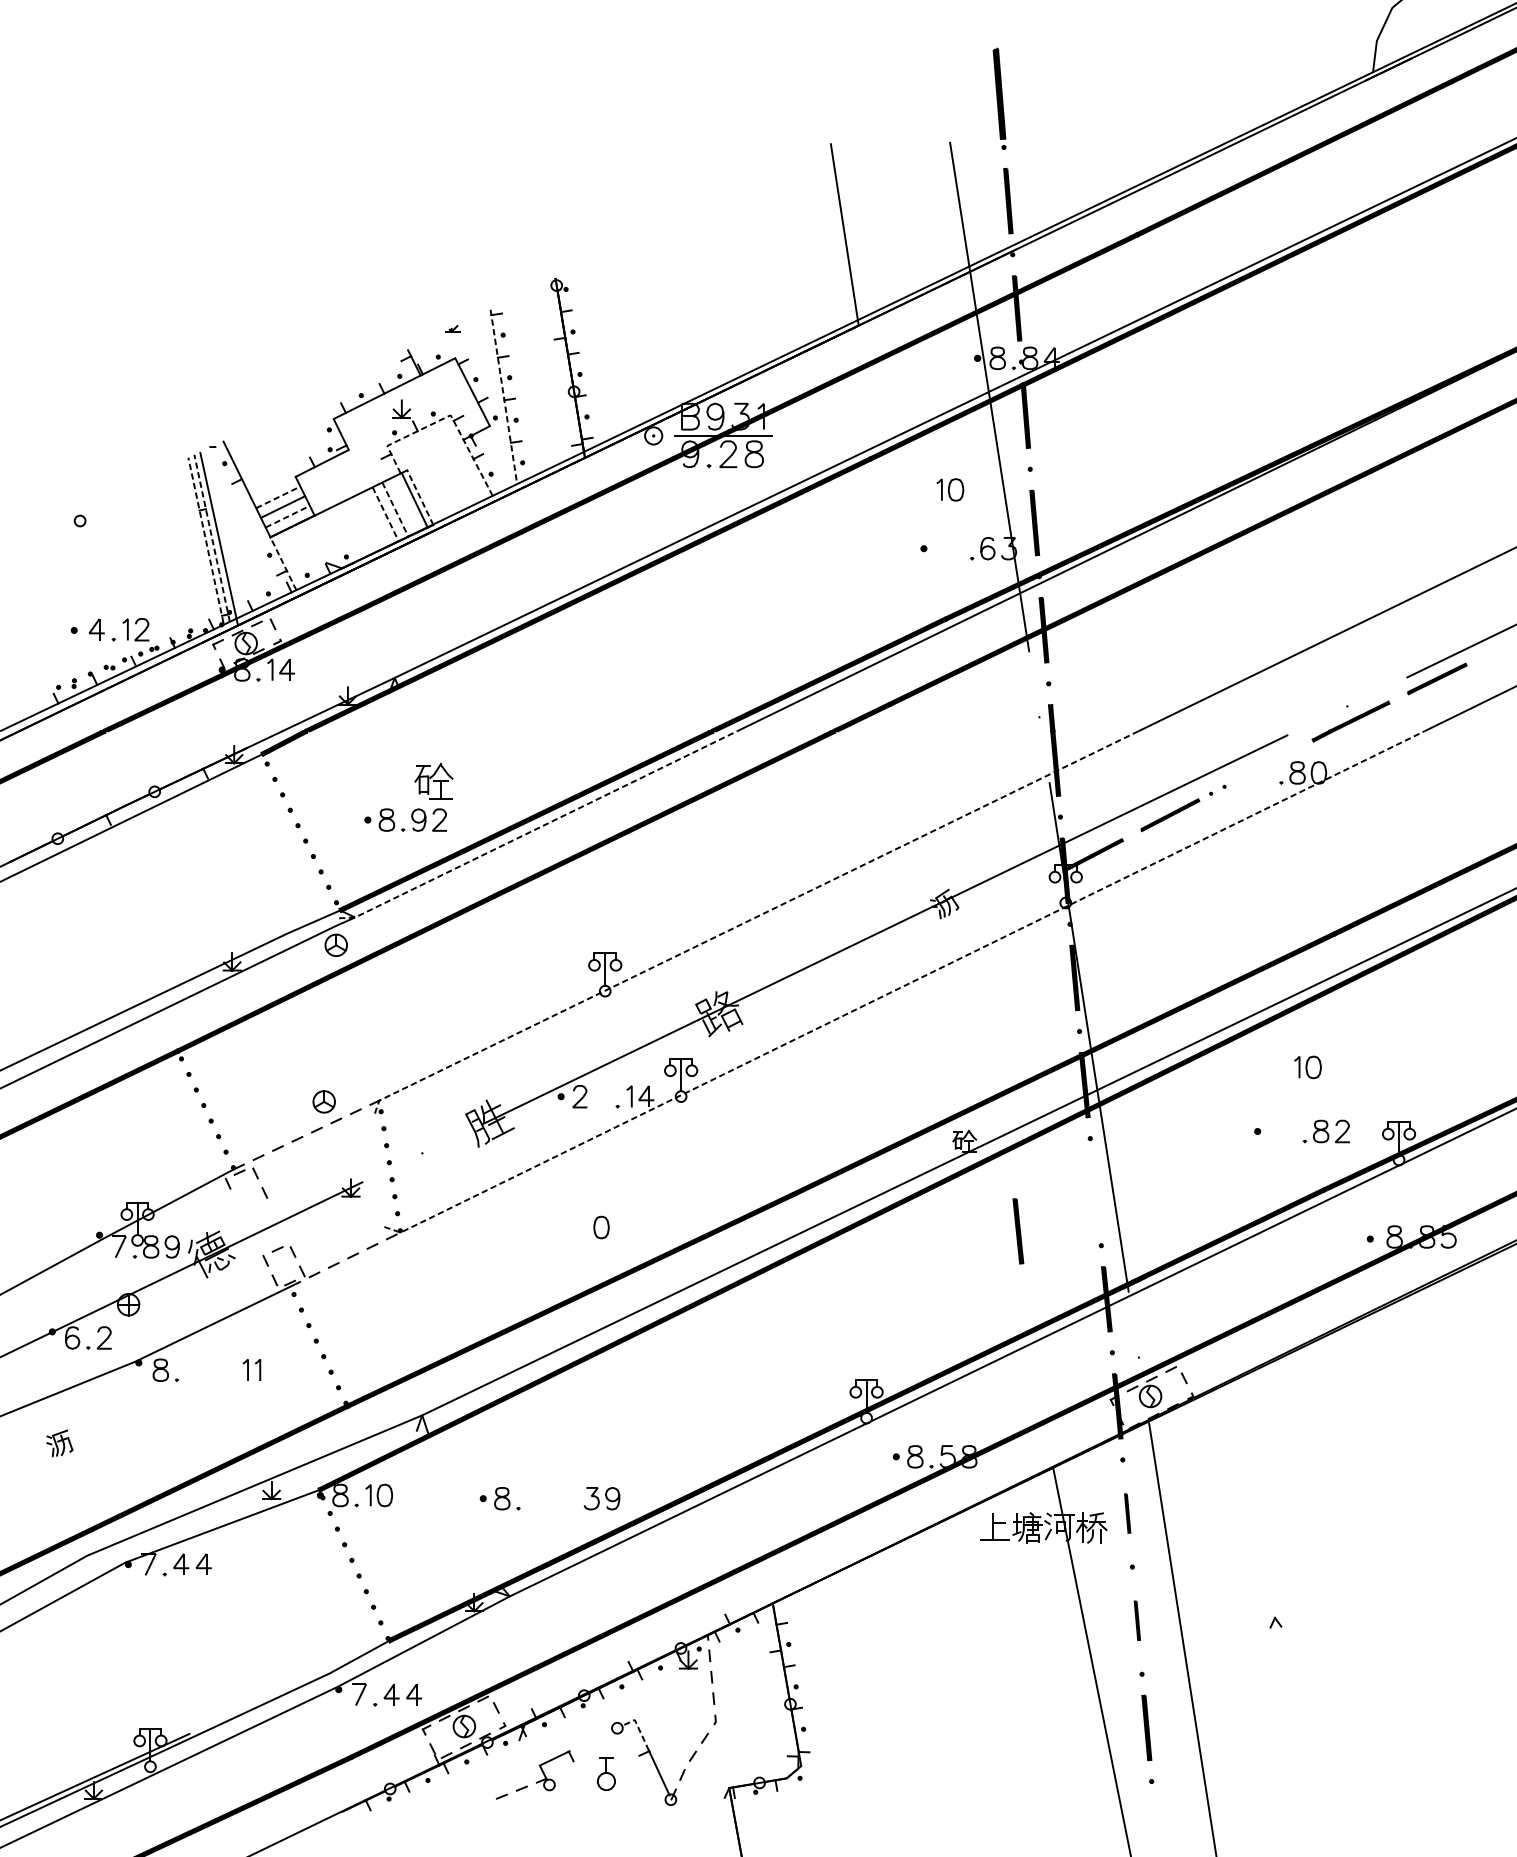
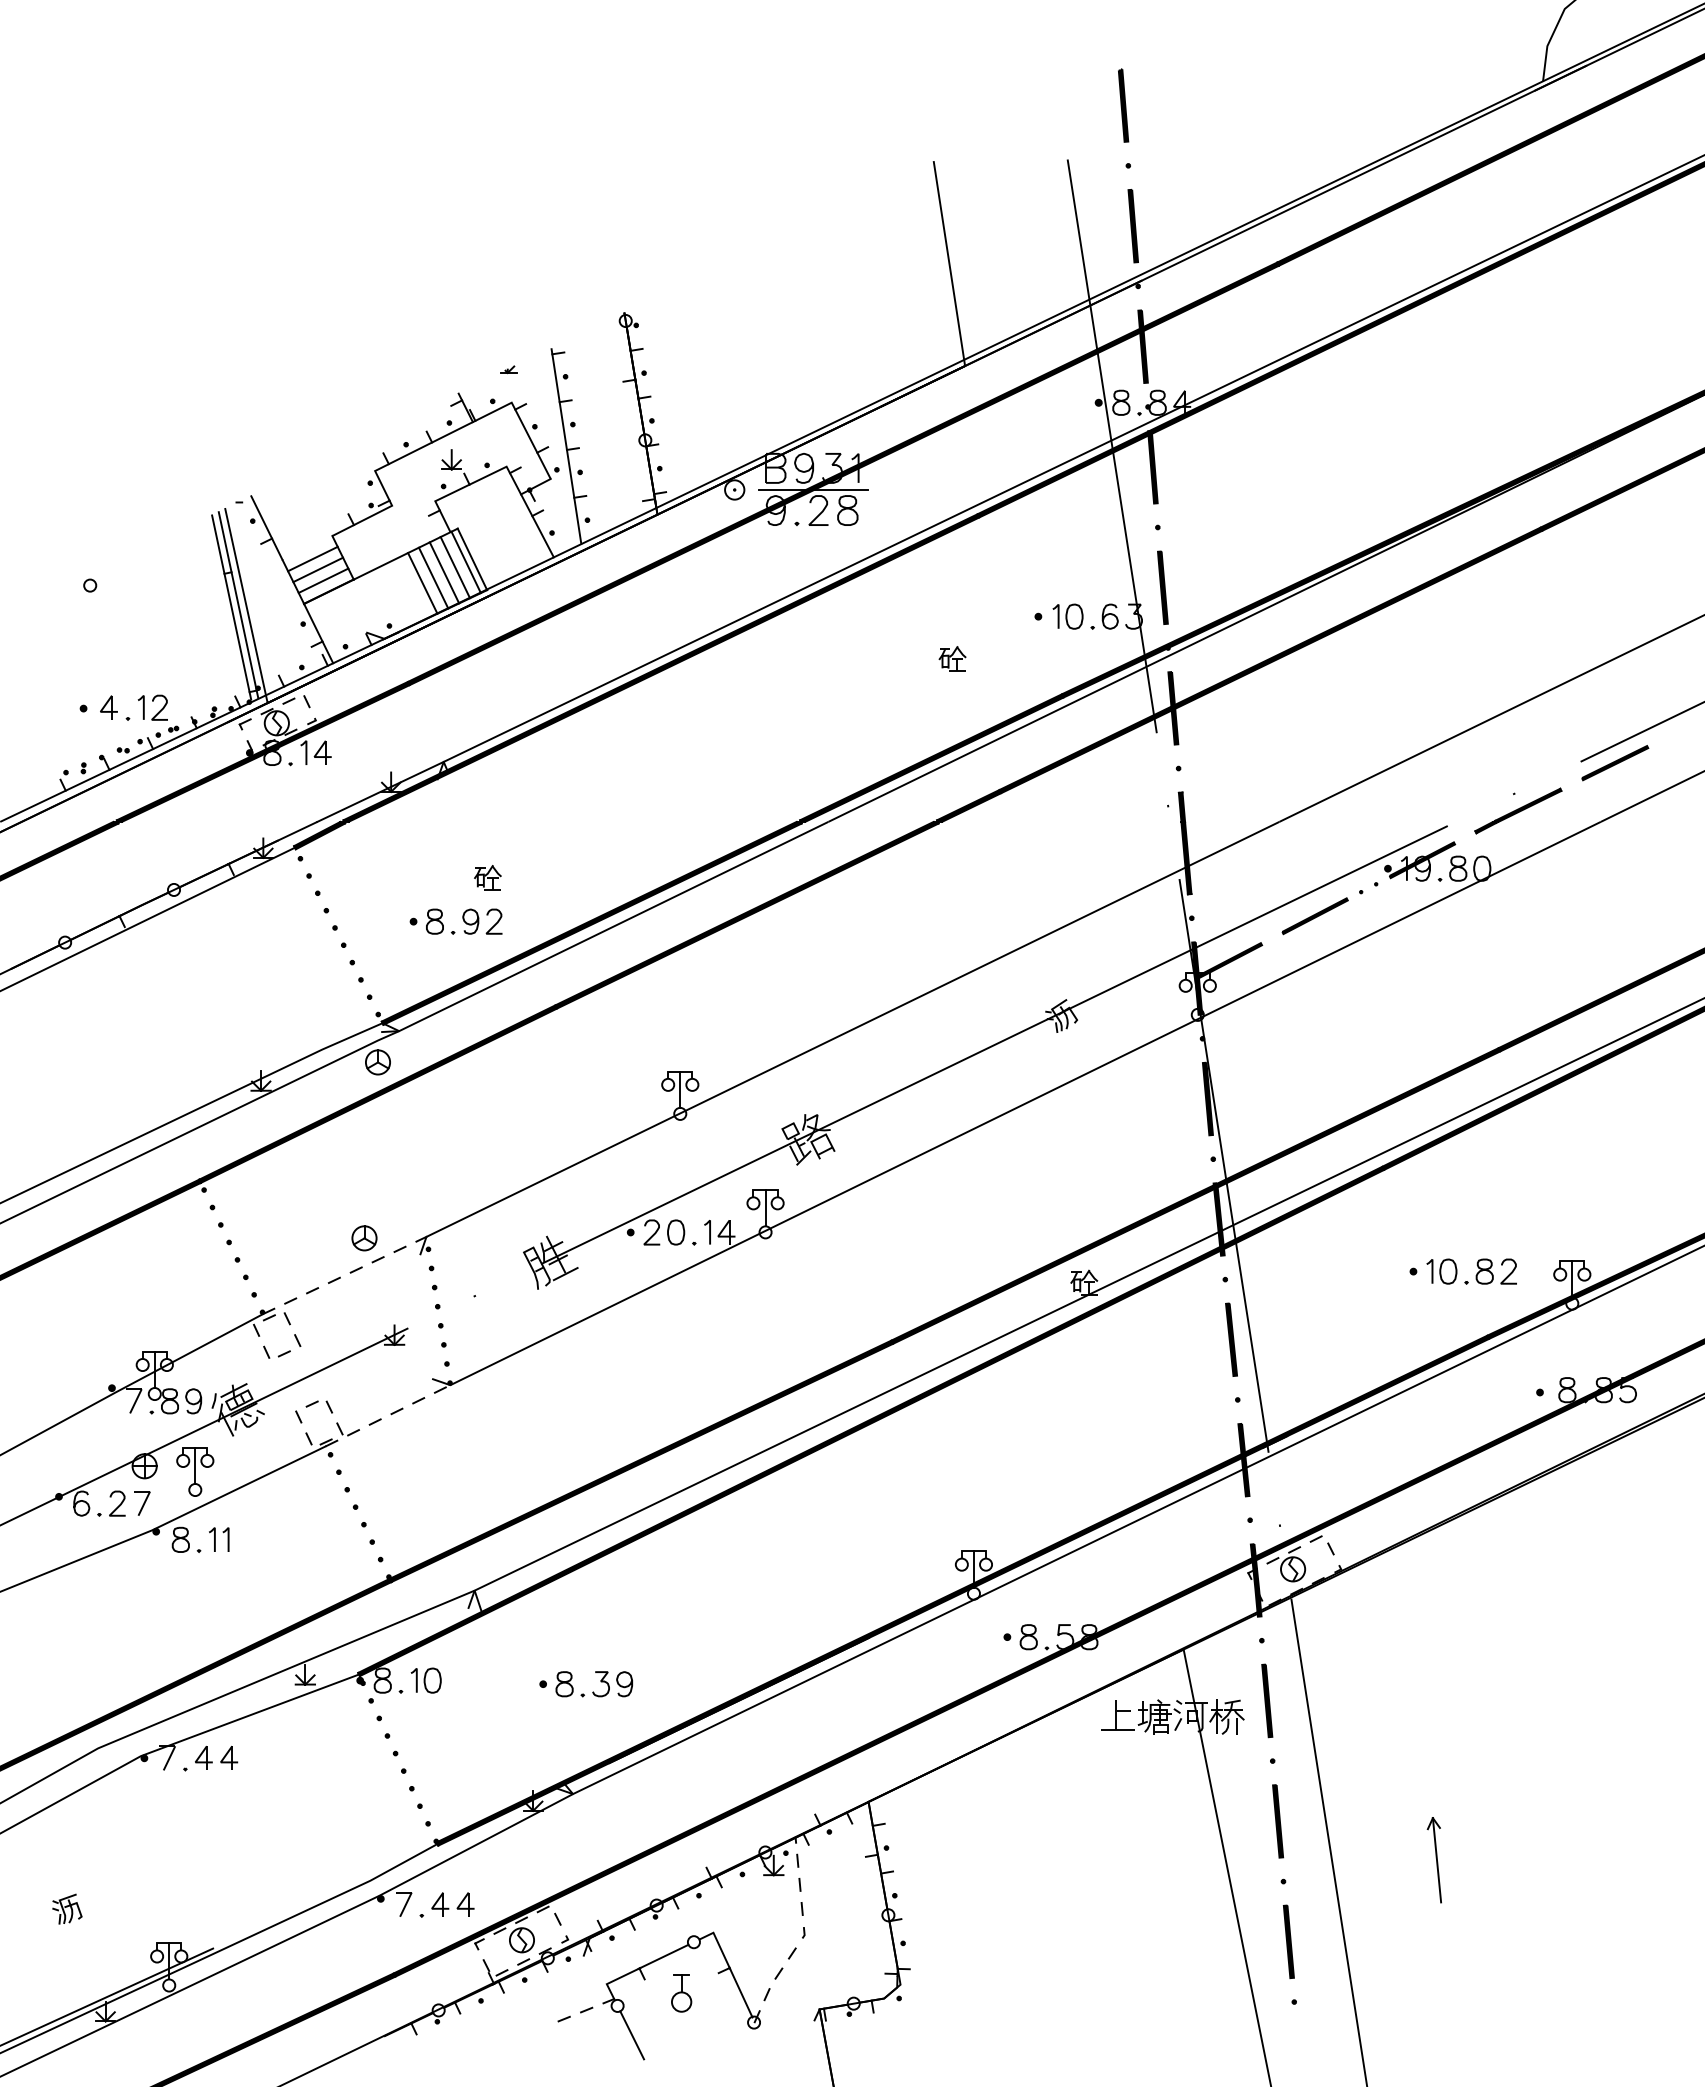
part: (999, 93) -> (1123, 105), size x0.71
line: (503, 397) -> (566, 446), dashed -> solid
line: (447, 416) -> (502, 468), dashed -> solid
part: (949, 489) -> (1067, 616), moved
line: (420, 496) -> (472, 558), dashed -> solid
line: (277, 497) -> (312, 559), dashed -> solid
line: (405, 504) -> (455, 567), added
line: (395, 509) -> (444, 572), dashed -> solid
line: (385, 514) -> (433, 578), dashed -> solid
line: (287, 516) -> (323, 580), dashed -> solid
line: (375, 519) -> (422, 583), added
line: (212, 538) -> (238, 605), dashed -> solid
line: (205, 539) -> (231, 606), dashed -> solid
line: (283, 563) -> (318, 633), dashed -> solid
part: (847, 585) -> (952, 658), added
part: (1263, 766) -> (1420, 861), added
part: (433, 780) -> (487, 877), size x0.62
line: (537, 827) -> (604, 930), dashed -> solid
line: (750, 919) -> (843, 1033), dashed -> solid
line: (904, 986) -> (1016, 1108), dashed -> solid
part: (1307, 1067) -> (1441, 1271), moved
part: (245, 1202) -> (276, 1351), added
part: (601, 1227) -> (676, 1232), moved
part: (1018, 1231) -> (1231, 1339), moved
part: (173, 1309) -> (195, 1471), added
part: (126, 1337) -> (142, 1503), added
part: (252, 1369) -> (219, 1539), moved
part: (59, 1442) -> (67, 1908), moved
part: (601, 1498) -> (612, 1684), moved
part: (1127, 1513) -> (1267, 1700), size x1.67
part: (1137, 1620) -> (1278, 1821), size x1.67
line: (1278, 1655) -> (1436, 1860), added
line: (638, 1727) -> (717, 1941), dashed -> solid
line: (591, 1740) -> (664, 1956), added
line: (562, 1811) -> (632, 2035), added

